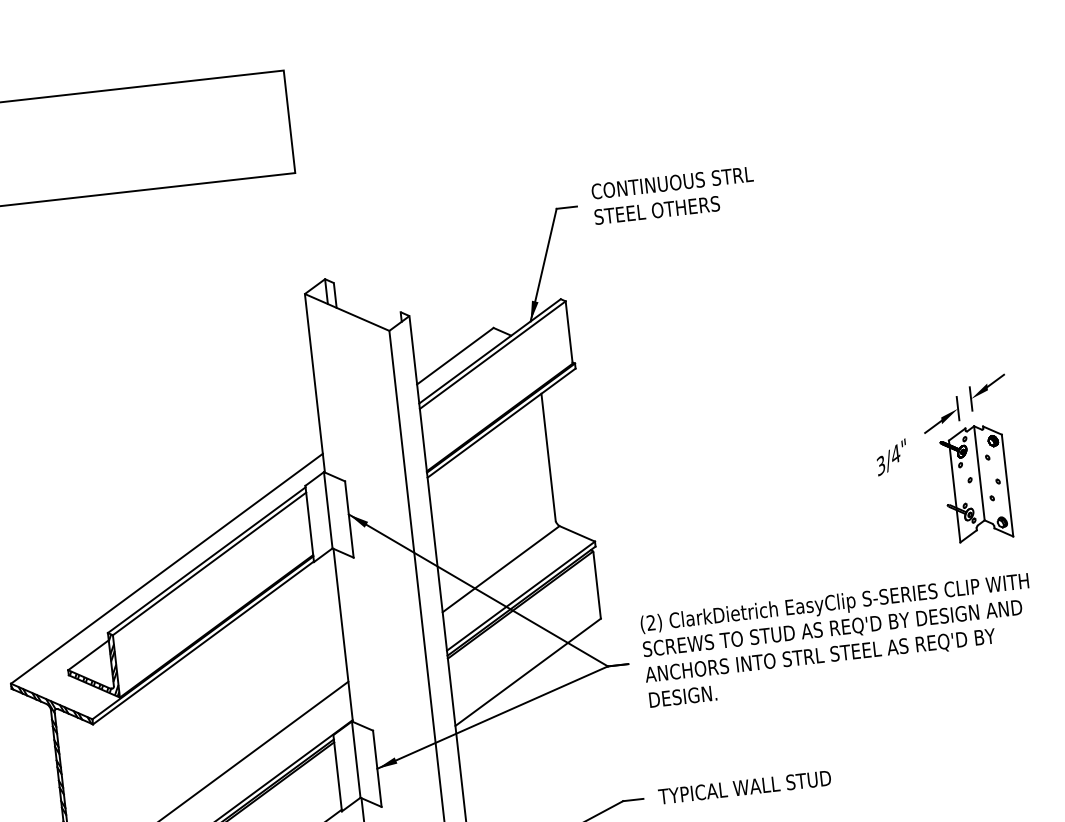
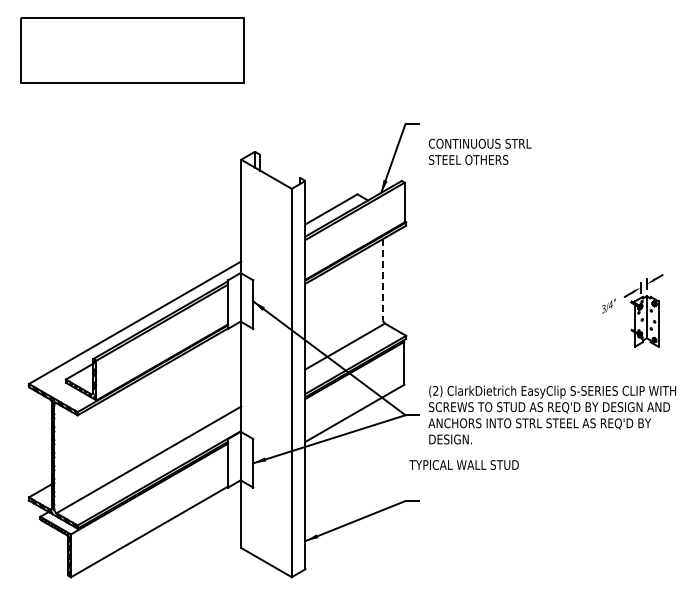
text: (672, 195) -> (479, 151), moved
line: (547, 457) -> (382, 279), solid -> dashed
part: (945, 461) -> (632, 310), size x0.7
text: (743, 786) -> (463, 464), moved

